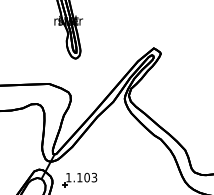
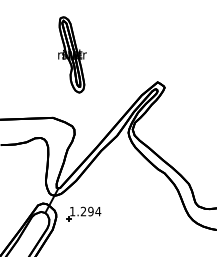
text: (86, 177) -> (90, 211), 1.103 -> 1.294

